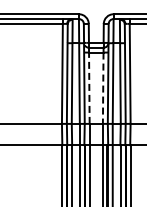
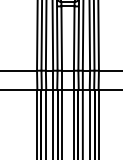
line: (89, 88) -> (61, 38), dashed -> solid
line: (103, 88) -> (74, 38), dashed -> solid

